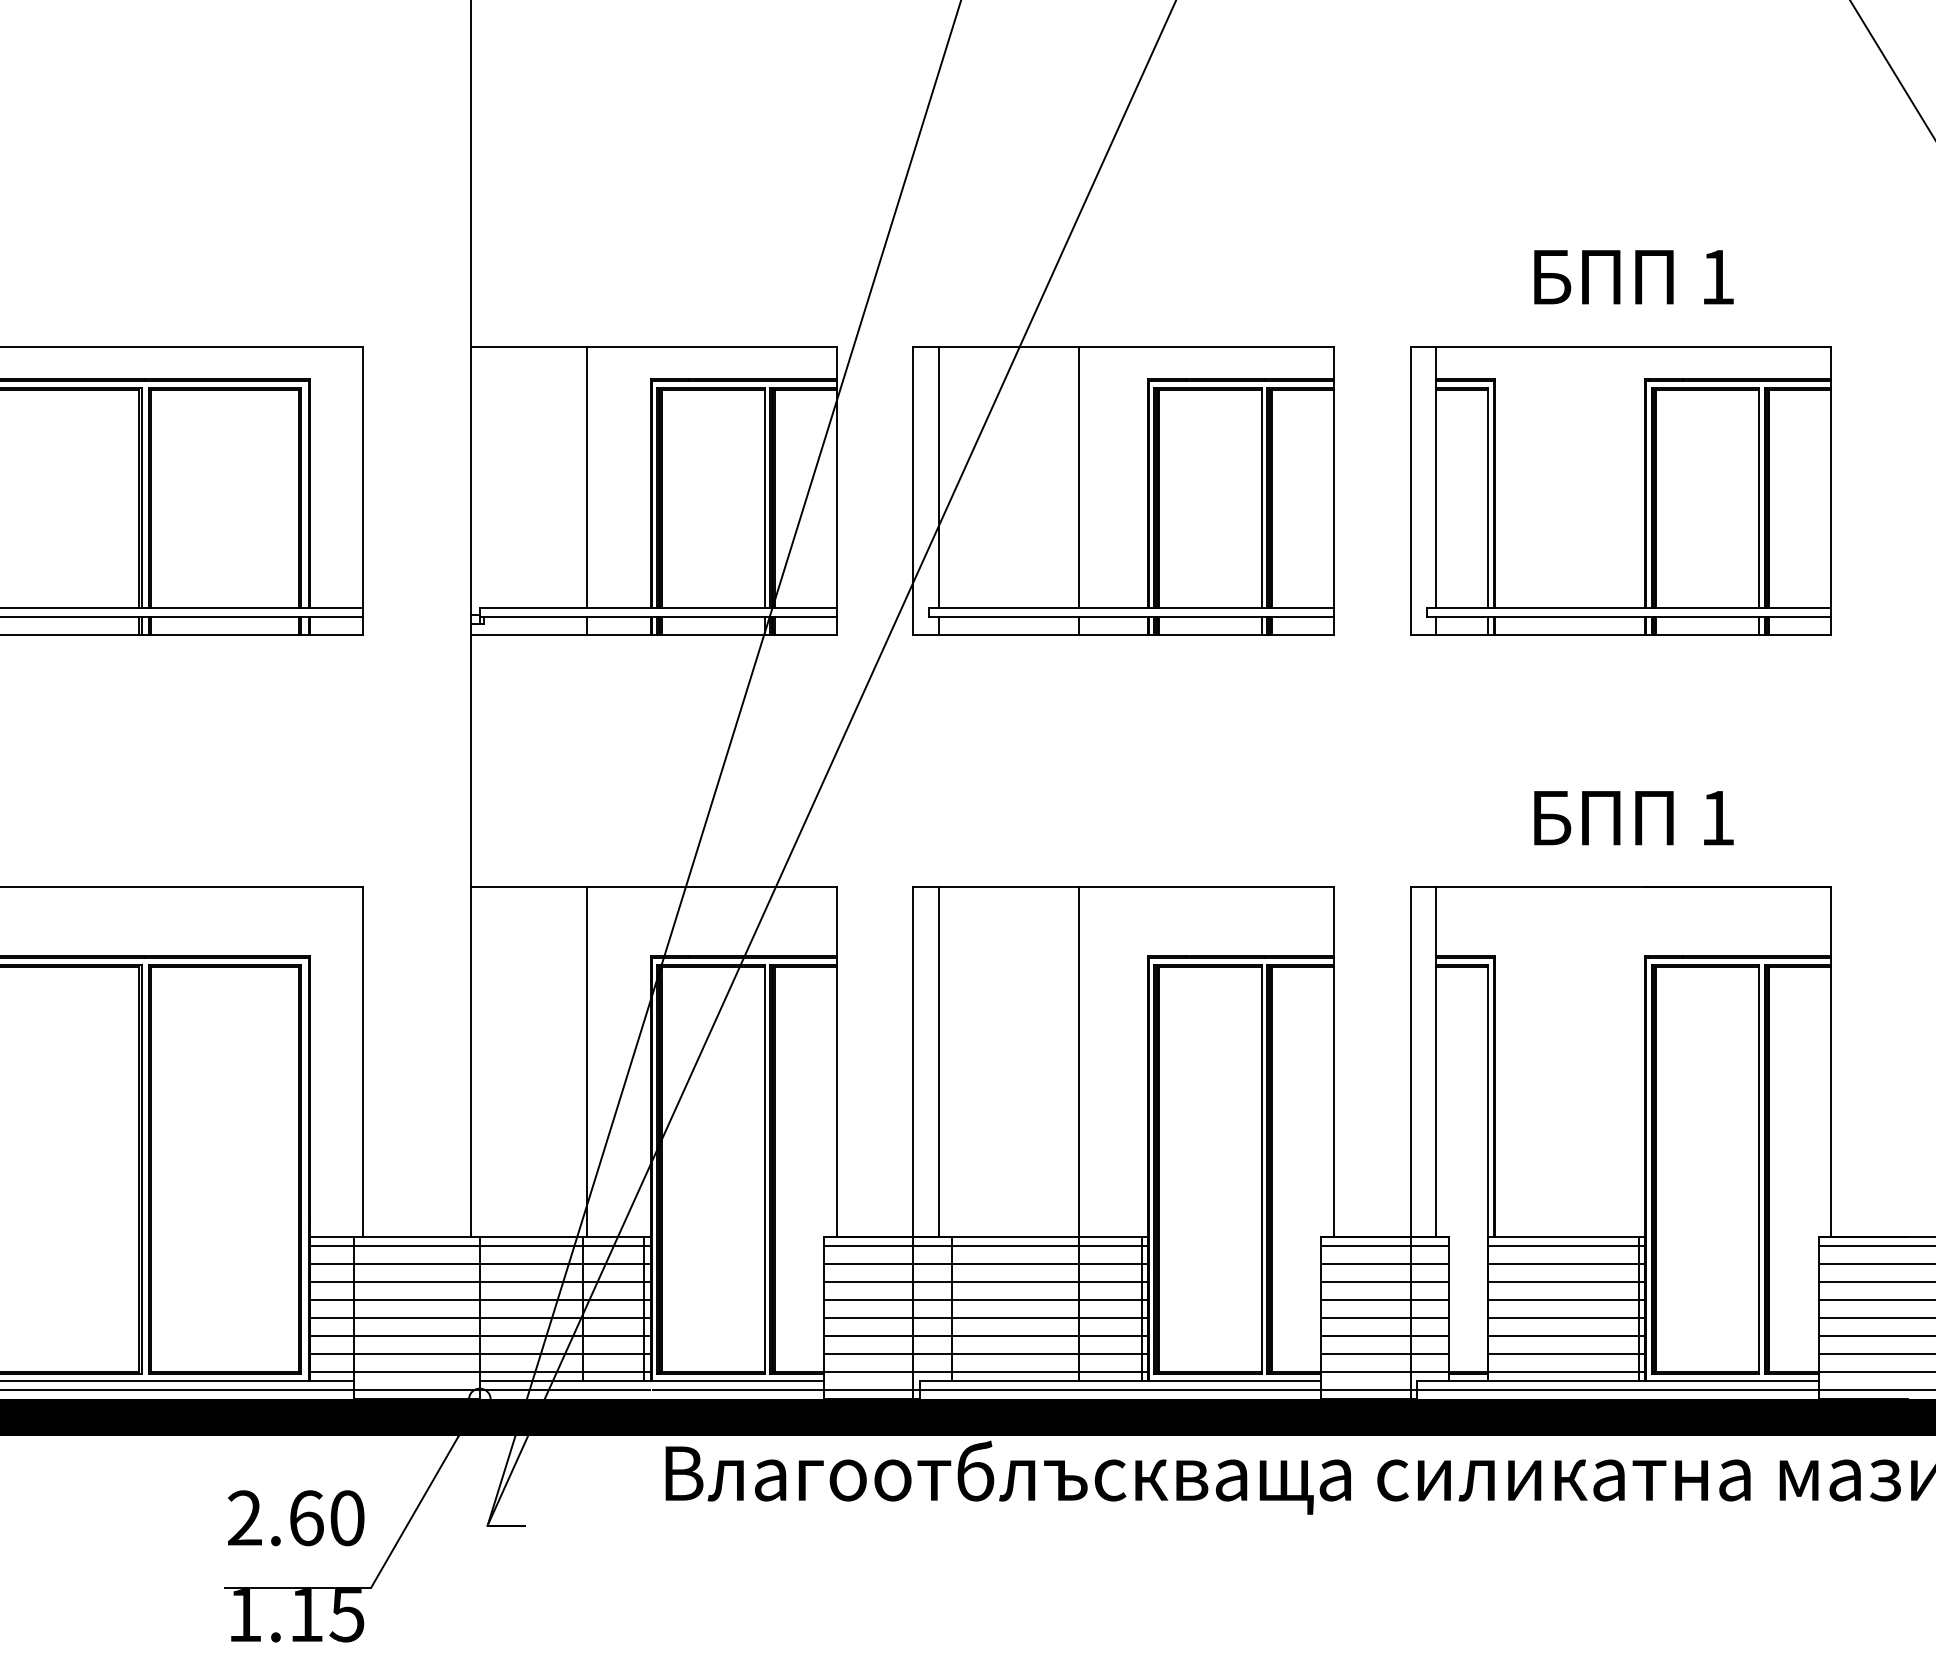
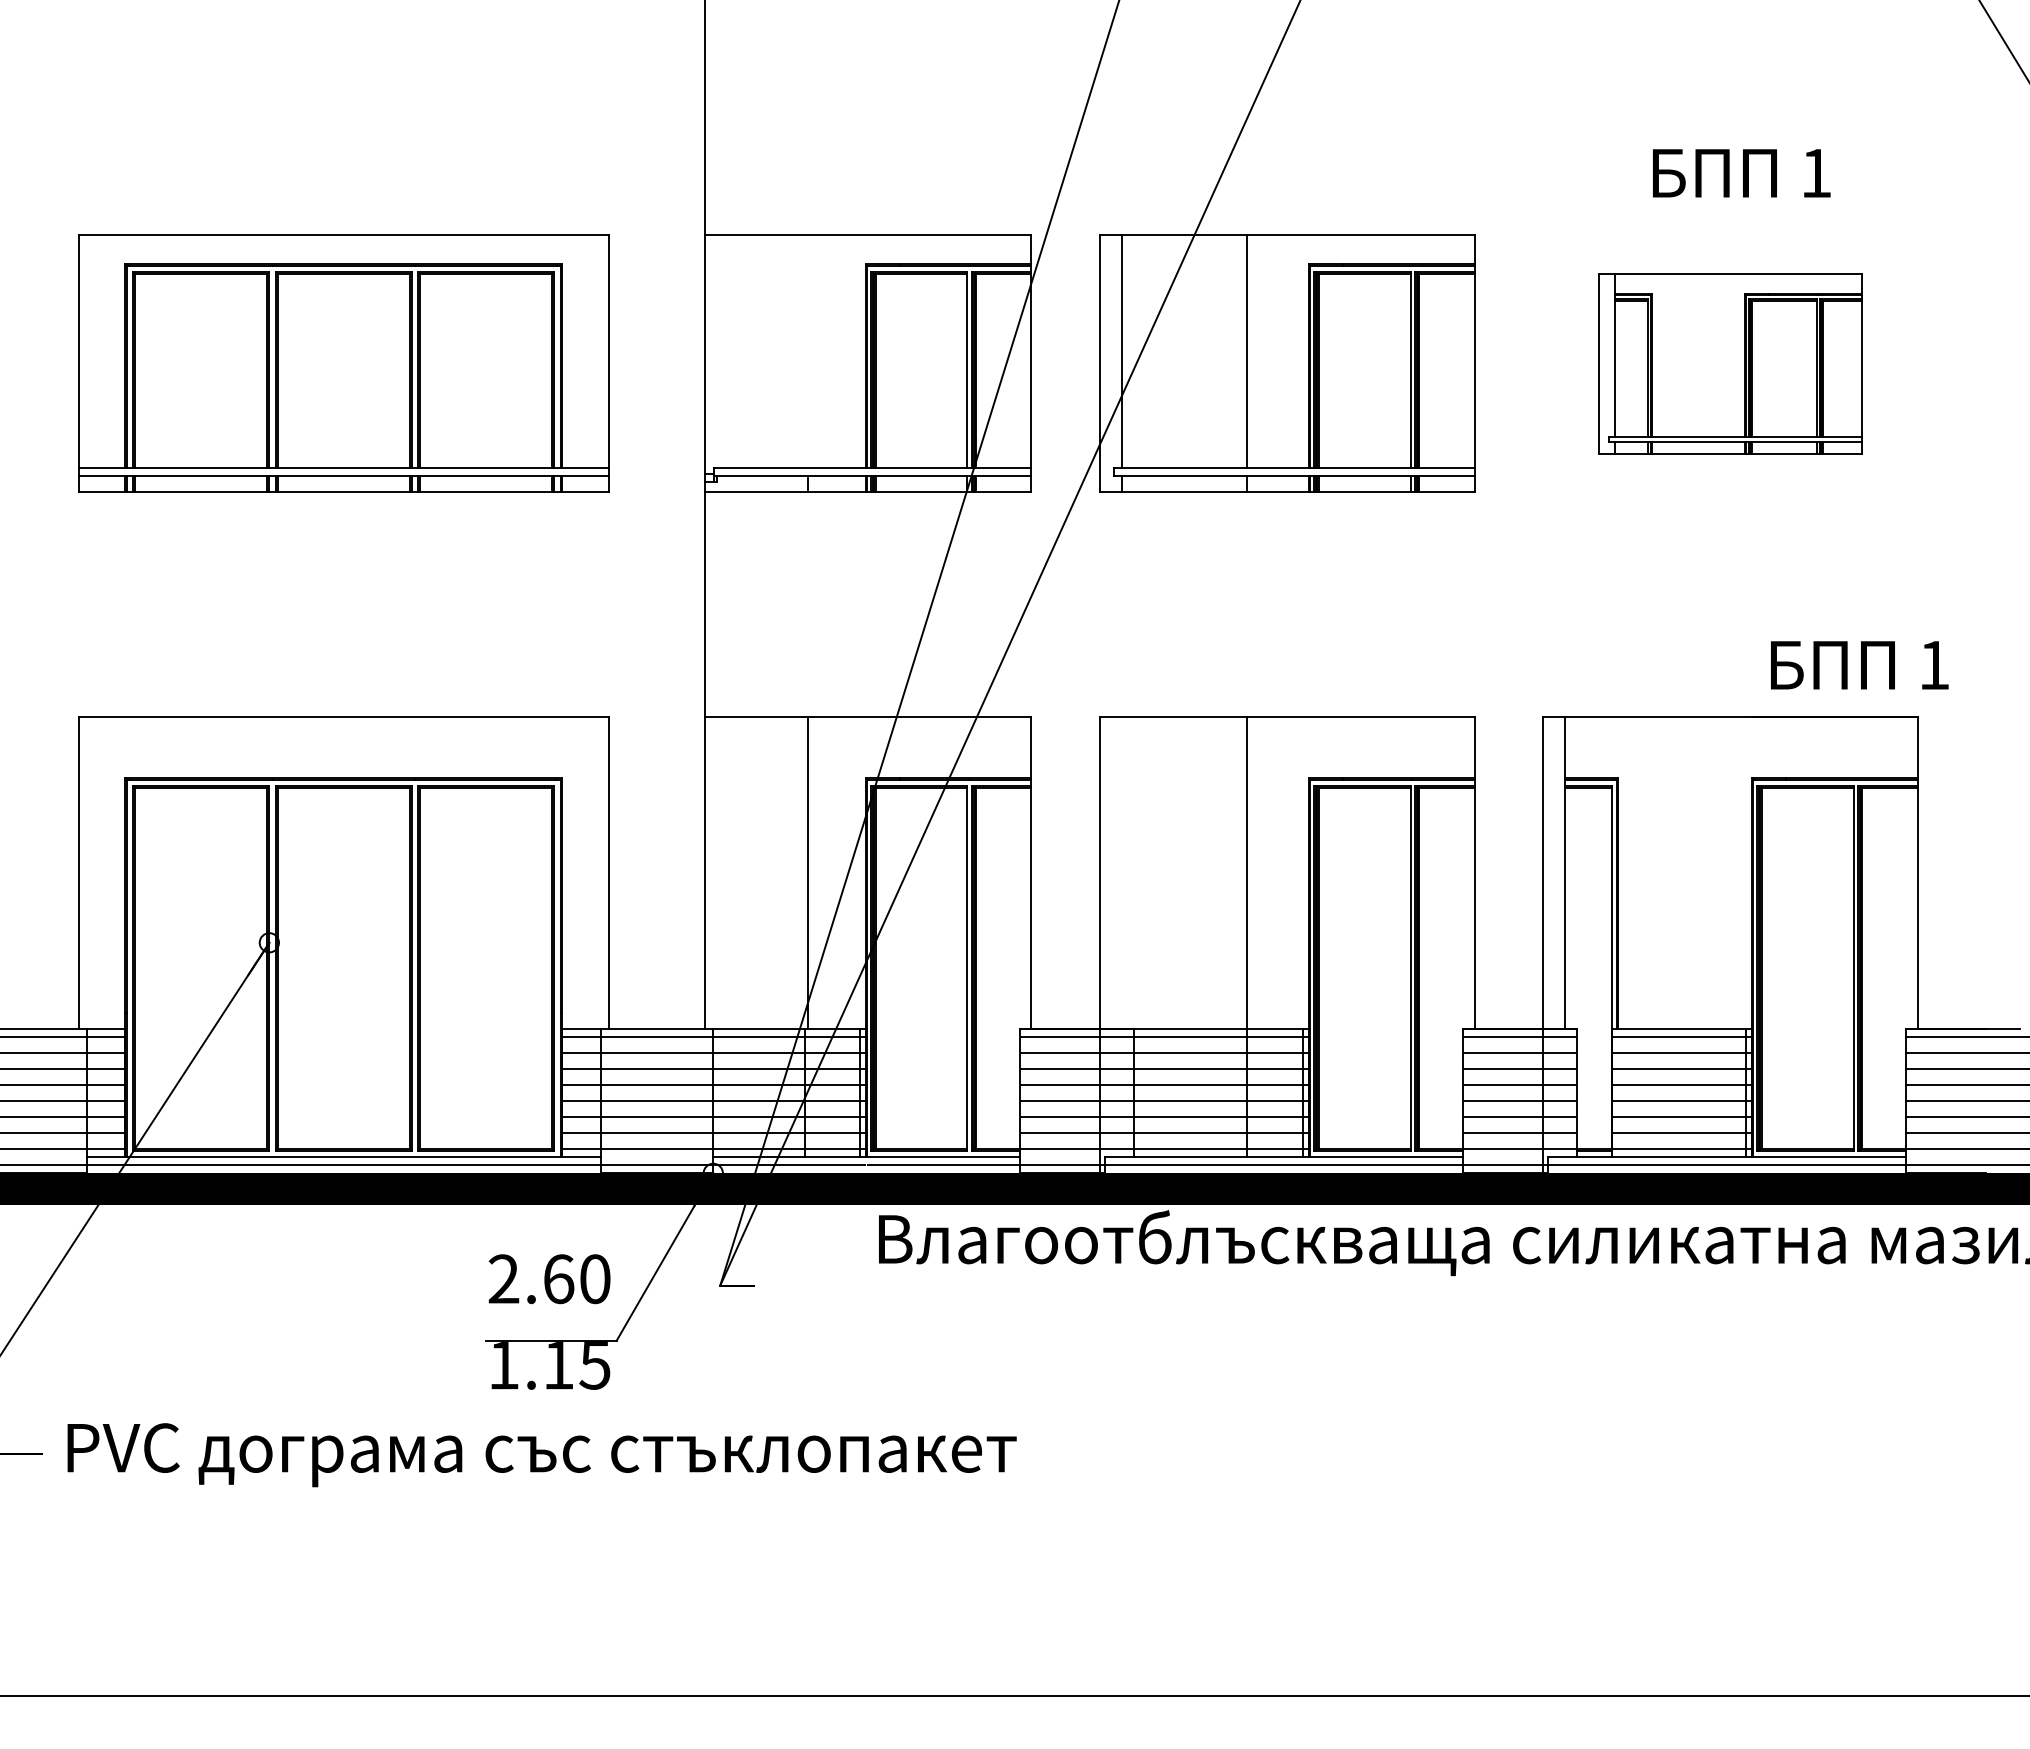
line: (586, 477) -> (808, 351), removed
part: (1621, 490) -> (1730, 363), size x0.7
text: (1633, 818) -> (1859, 665), moved
line: (939, 1061) -> (1122, 872), removed

